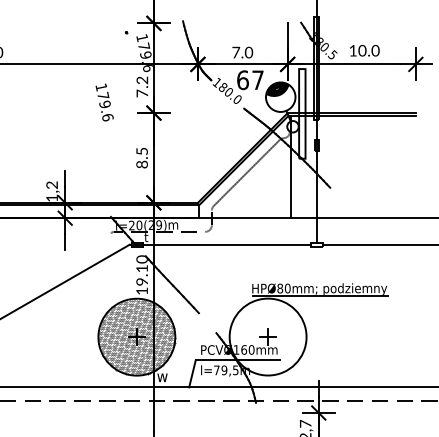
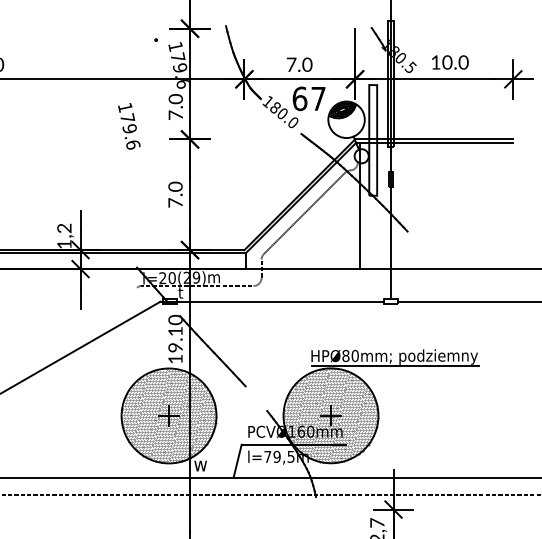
text: (143, 80) -> (177, 99), 7.2 -> 7.0
text: (141, 157) -> (174, 194), 8.5 -> 7.0
hatch: (267, 336) -> (330, 415), added

